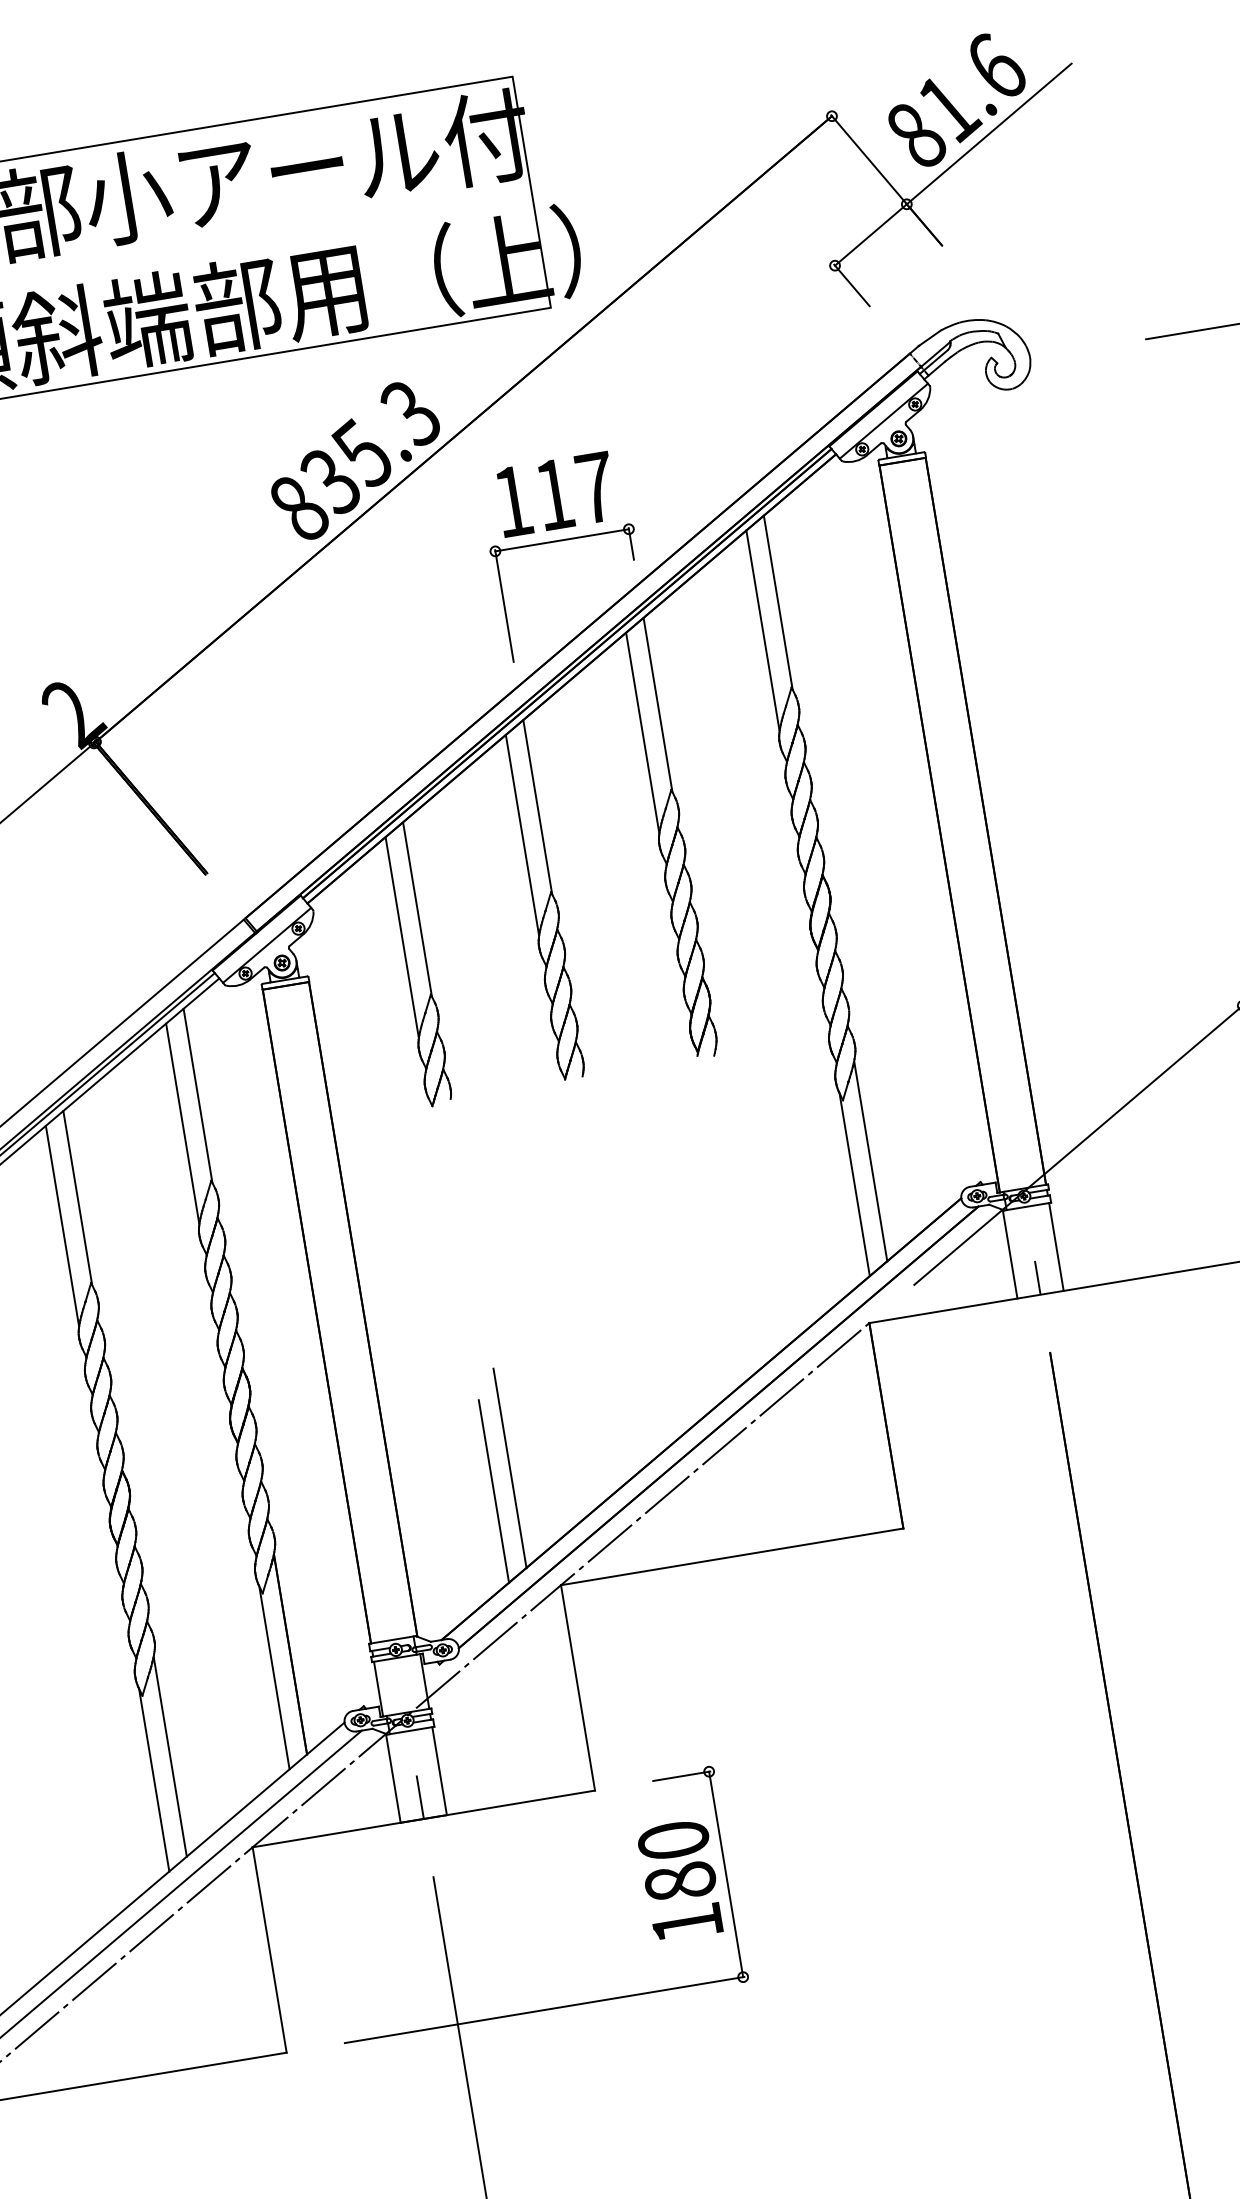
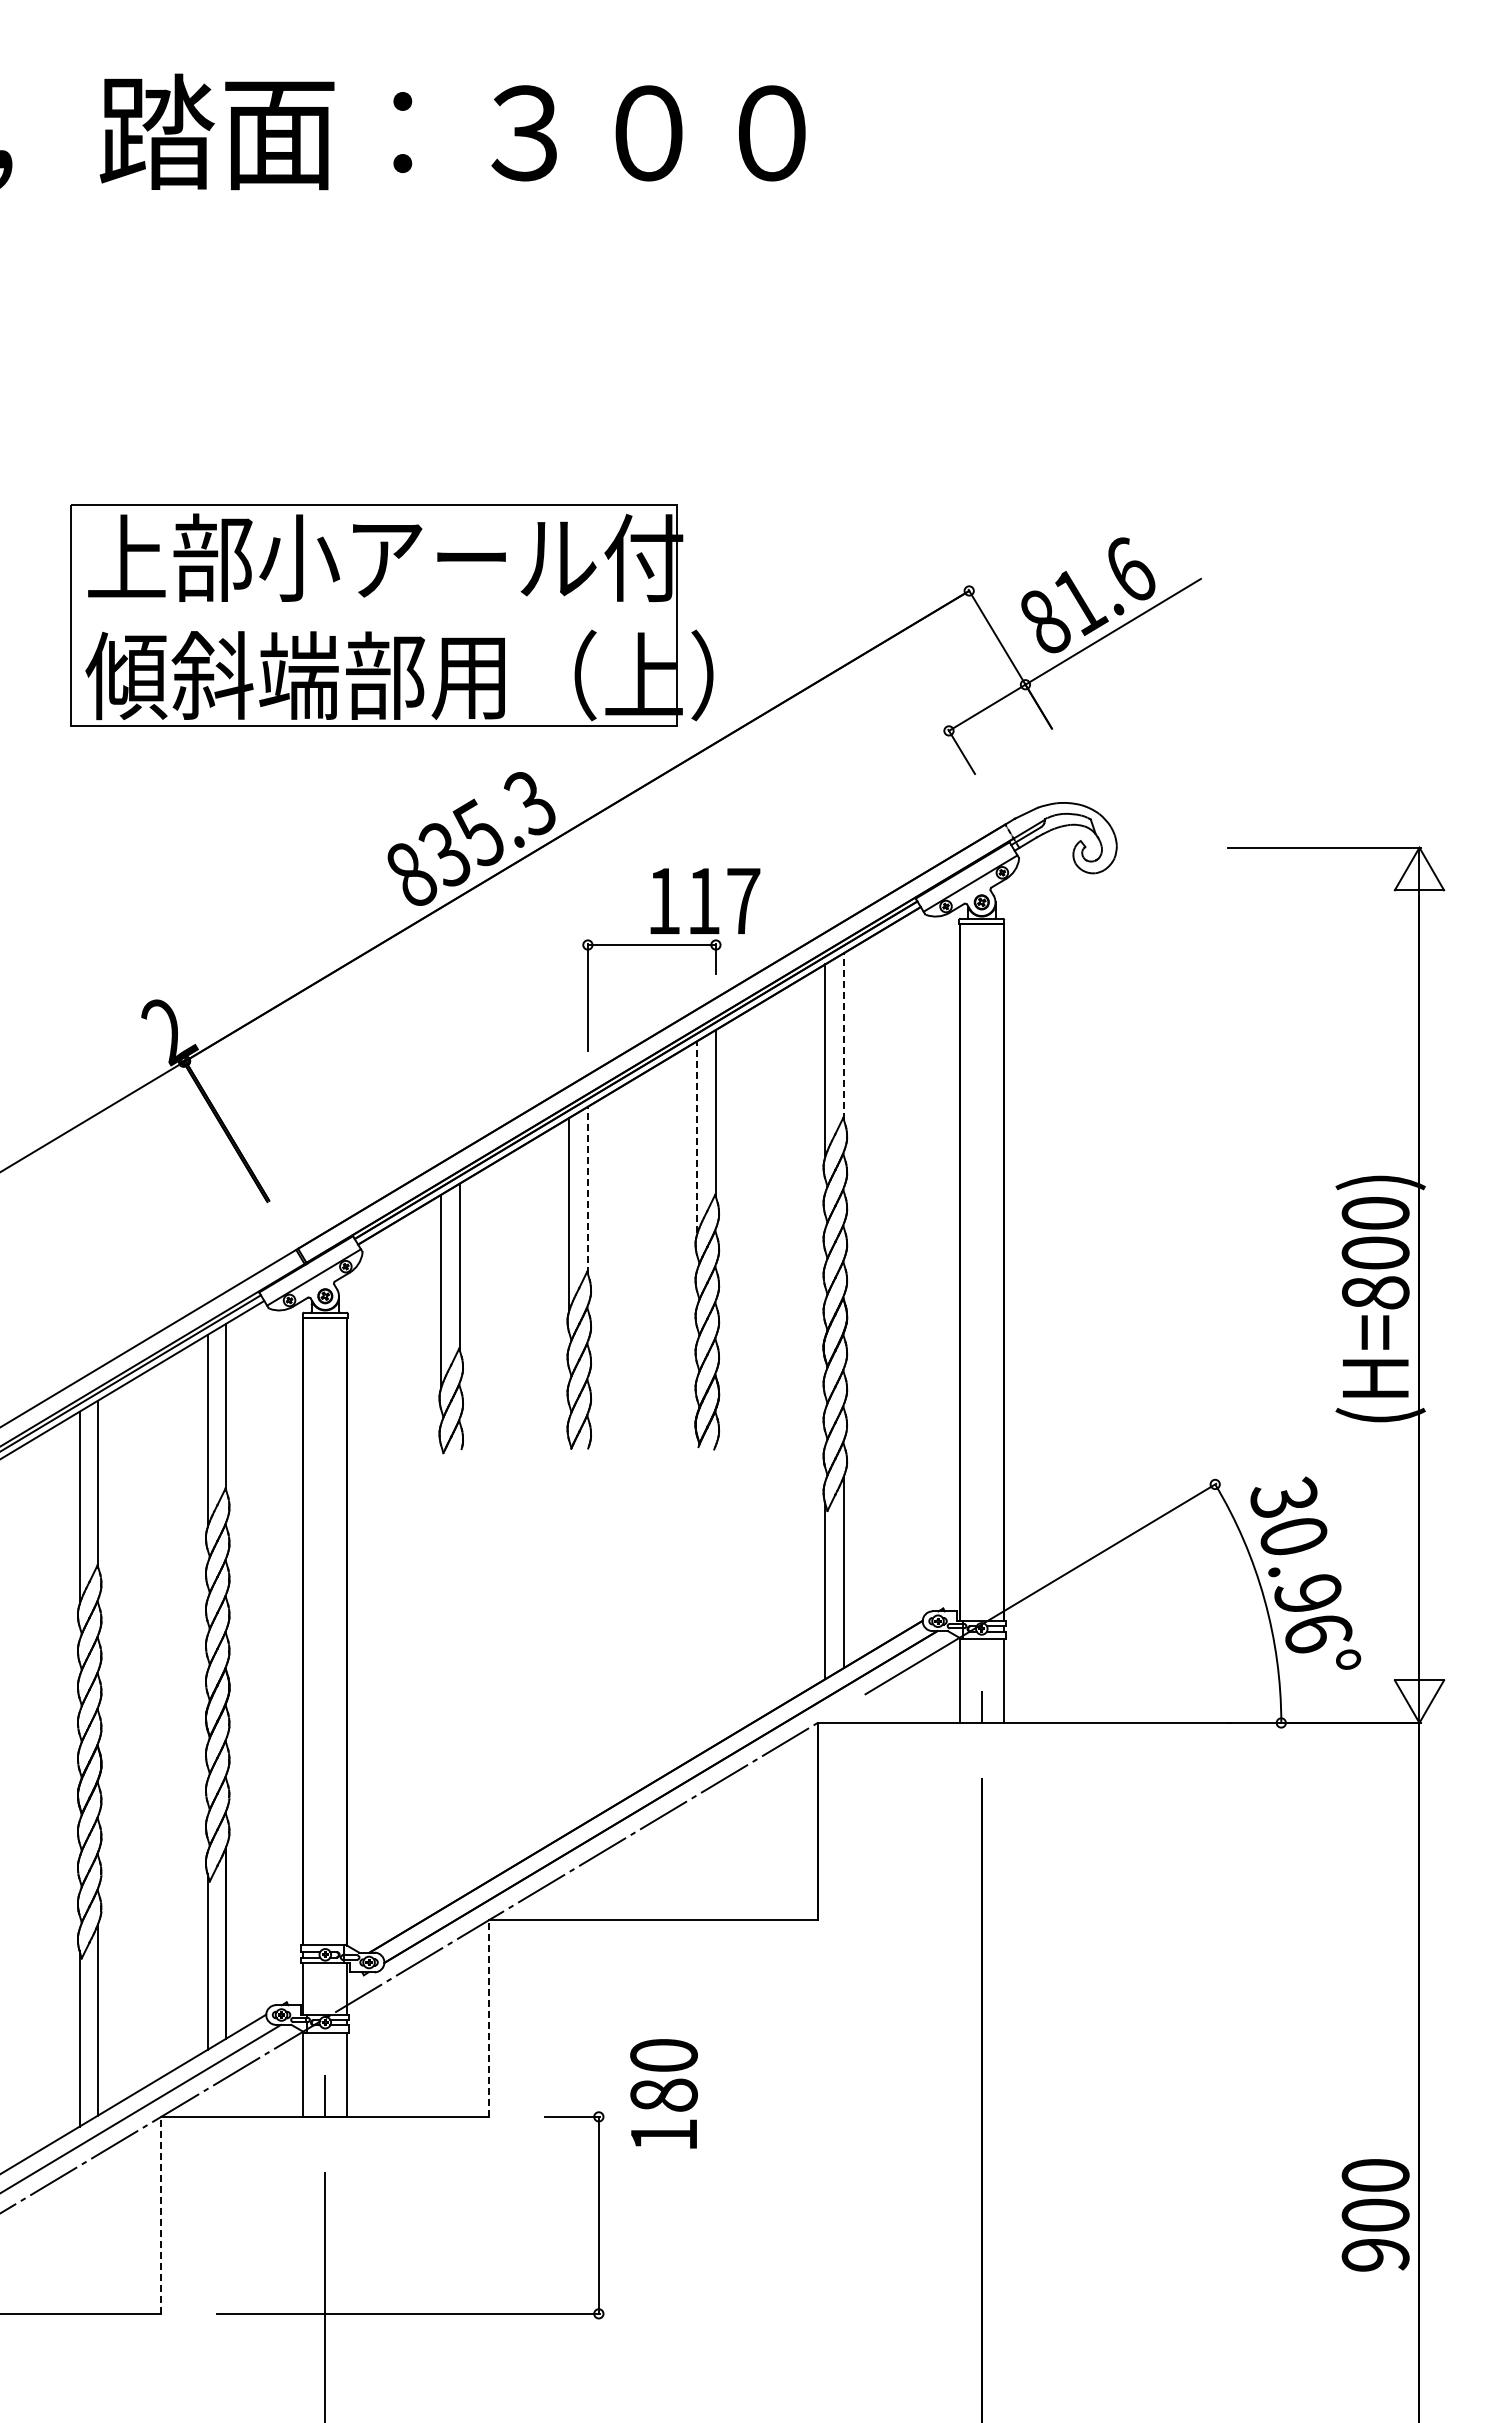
text: (556, 493) -> (705, 900), moved
line: (777, 602) -> (843, 1036), solid -> dashed
line: (642, 733) -> (697, 1137), solid -> dashed
line: (537, 807) -> (587, 1190), solid -> dashed
line: (509, 1467) -> (459, 1802), removed
line: (494, 1490) -> (441, 1821), removed
line: (577, 1686) -> (489, 2017), solid -> dashed
text: (679, 1880) -> (663, 2093), moved
line: (269, 1949) -> (161, 2214), solid -> dashed

